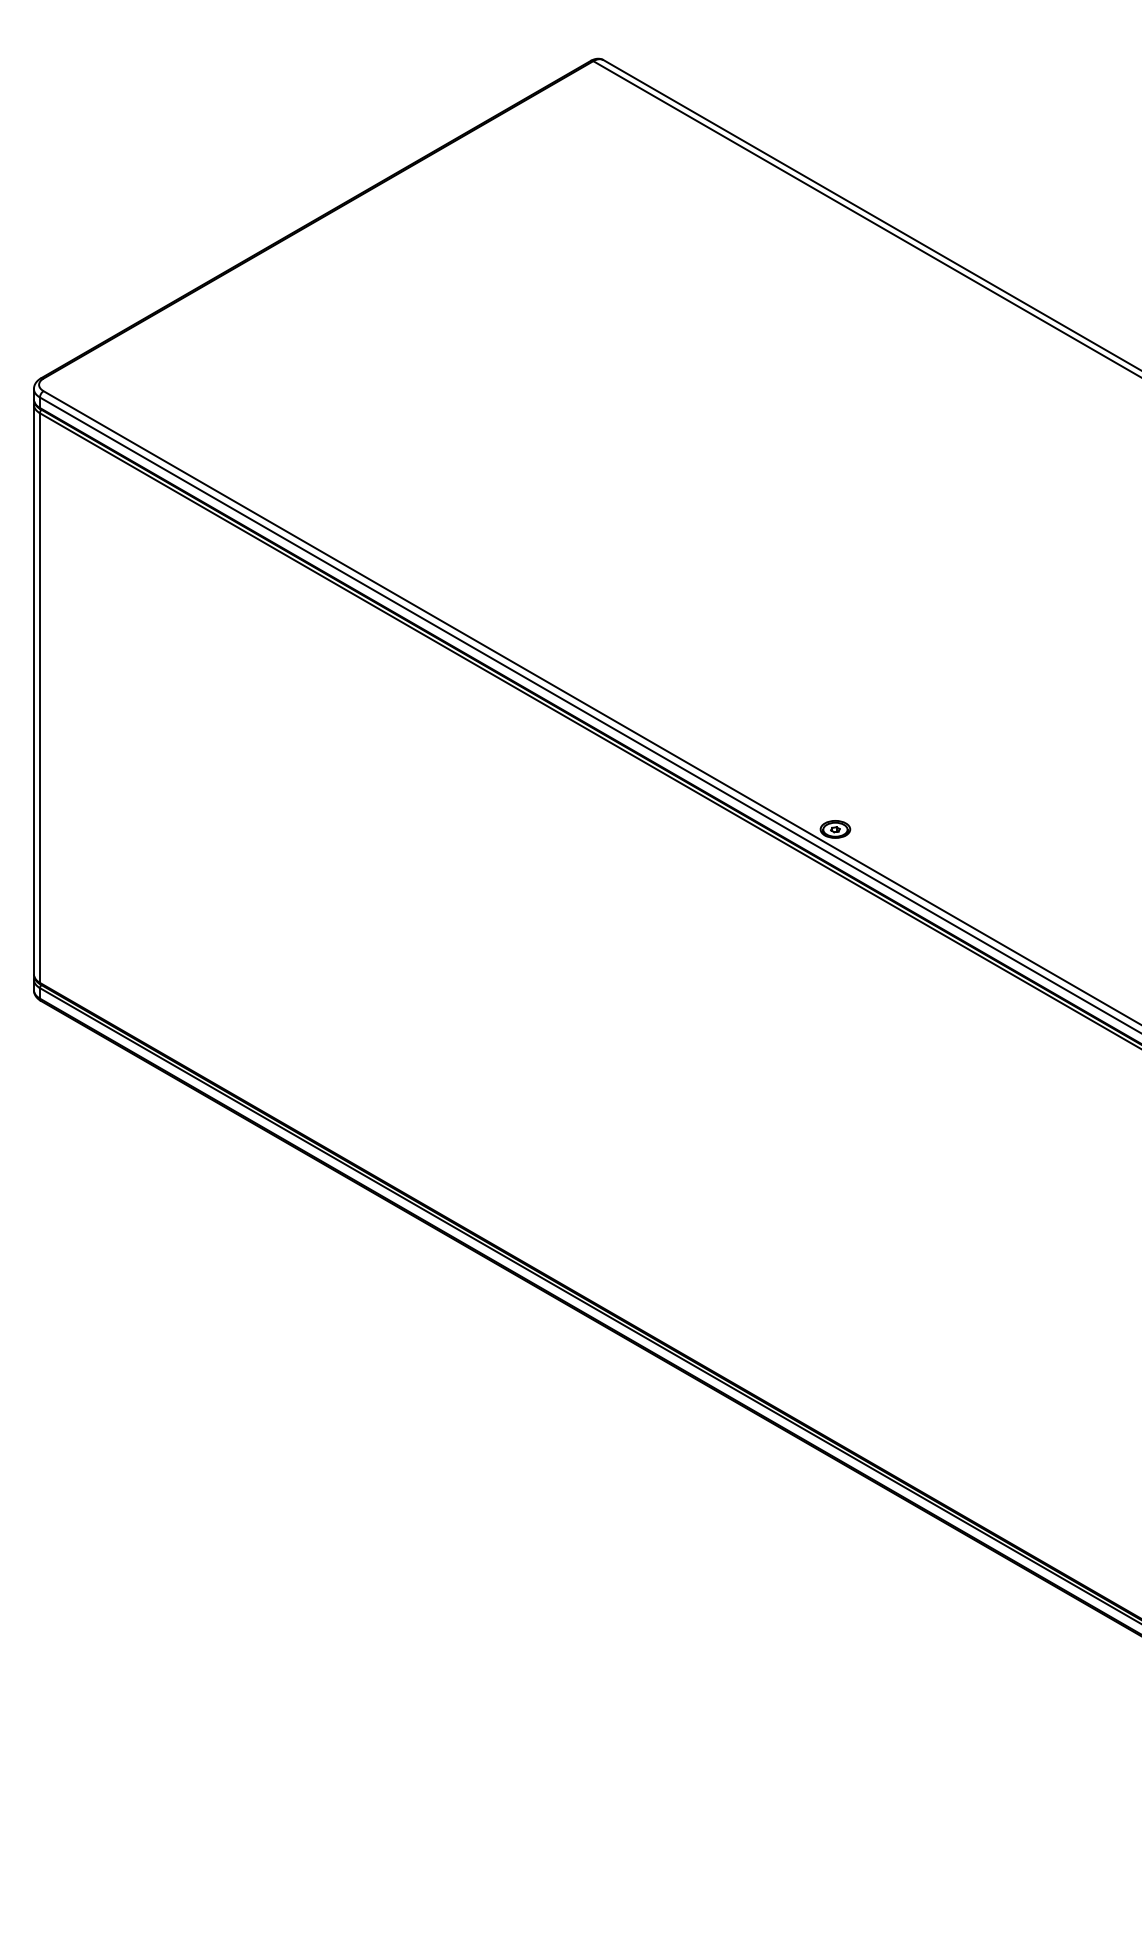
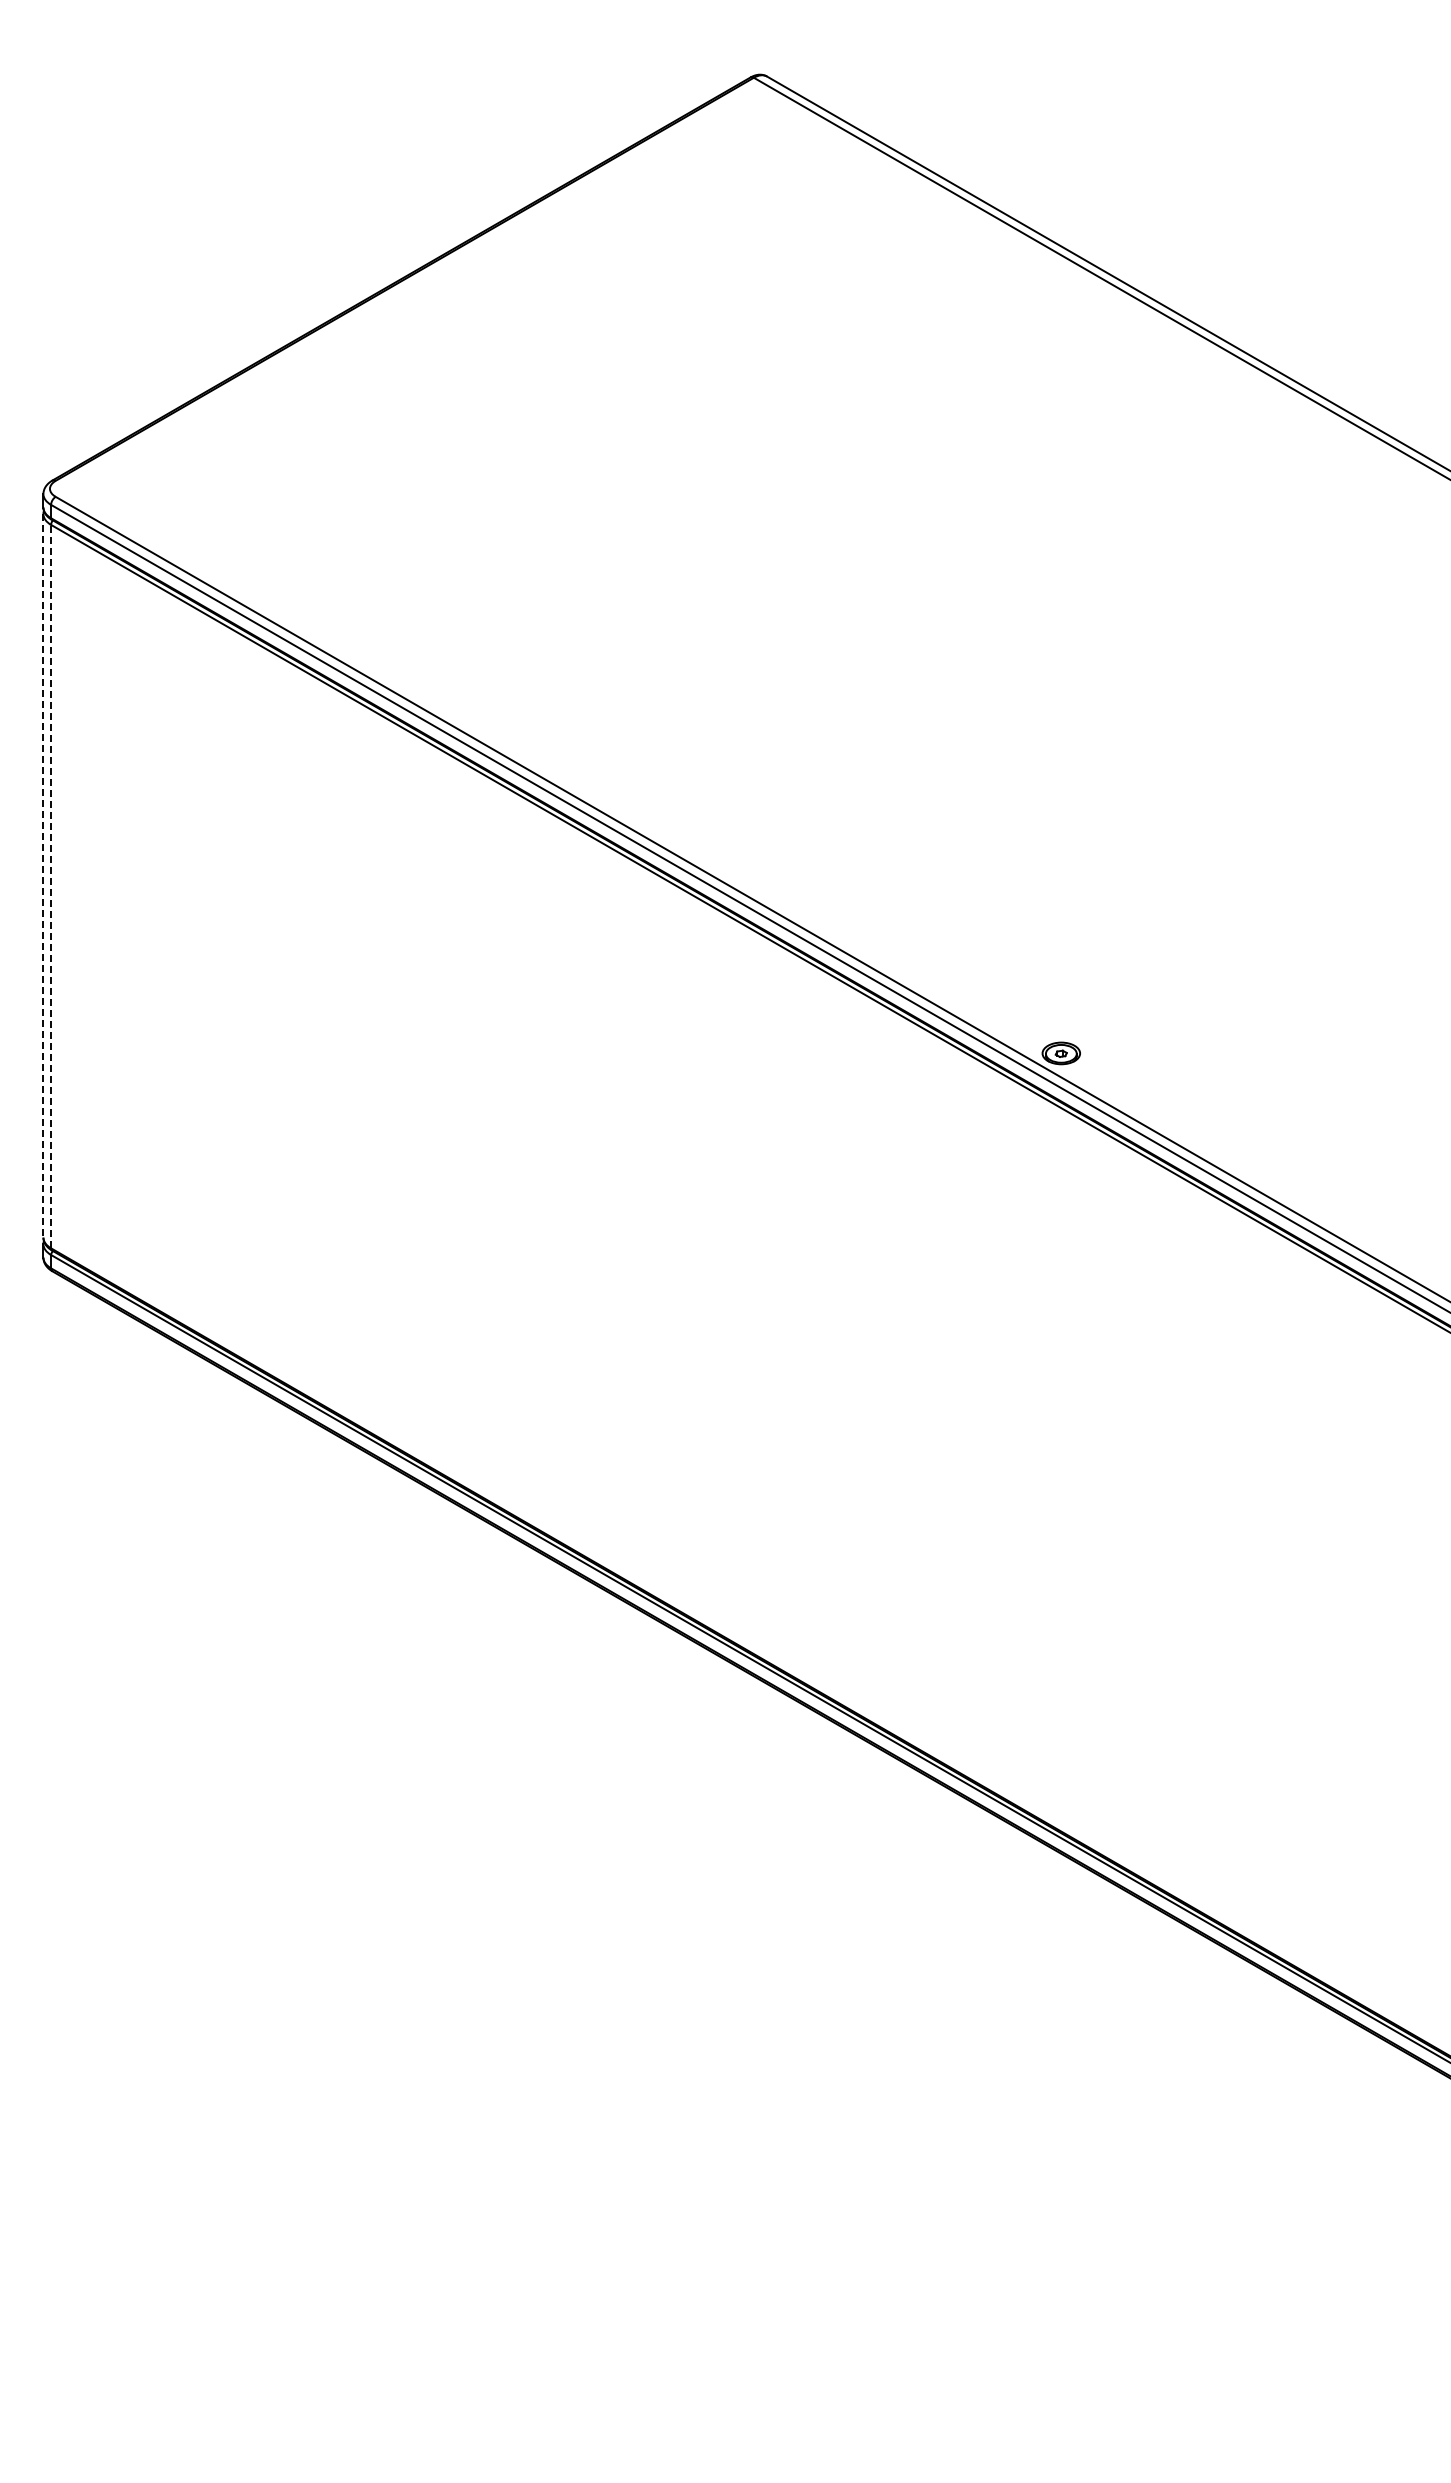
line: (33, 689) -> (43, 875), solid -> dashed
line: (40, 697) -> (51, 886), solid -> dashed

